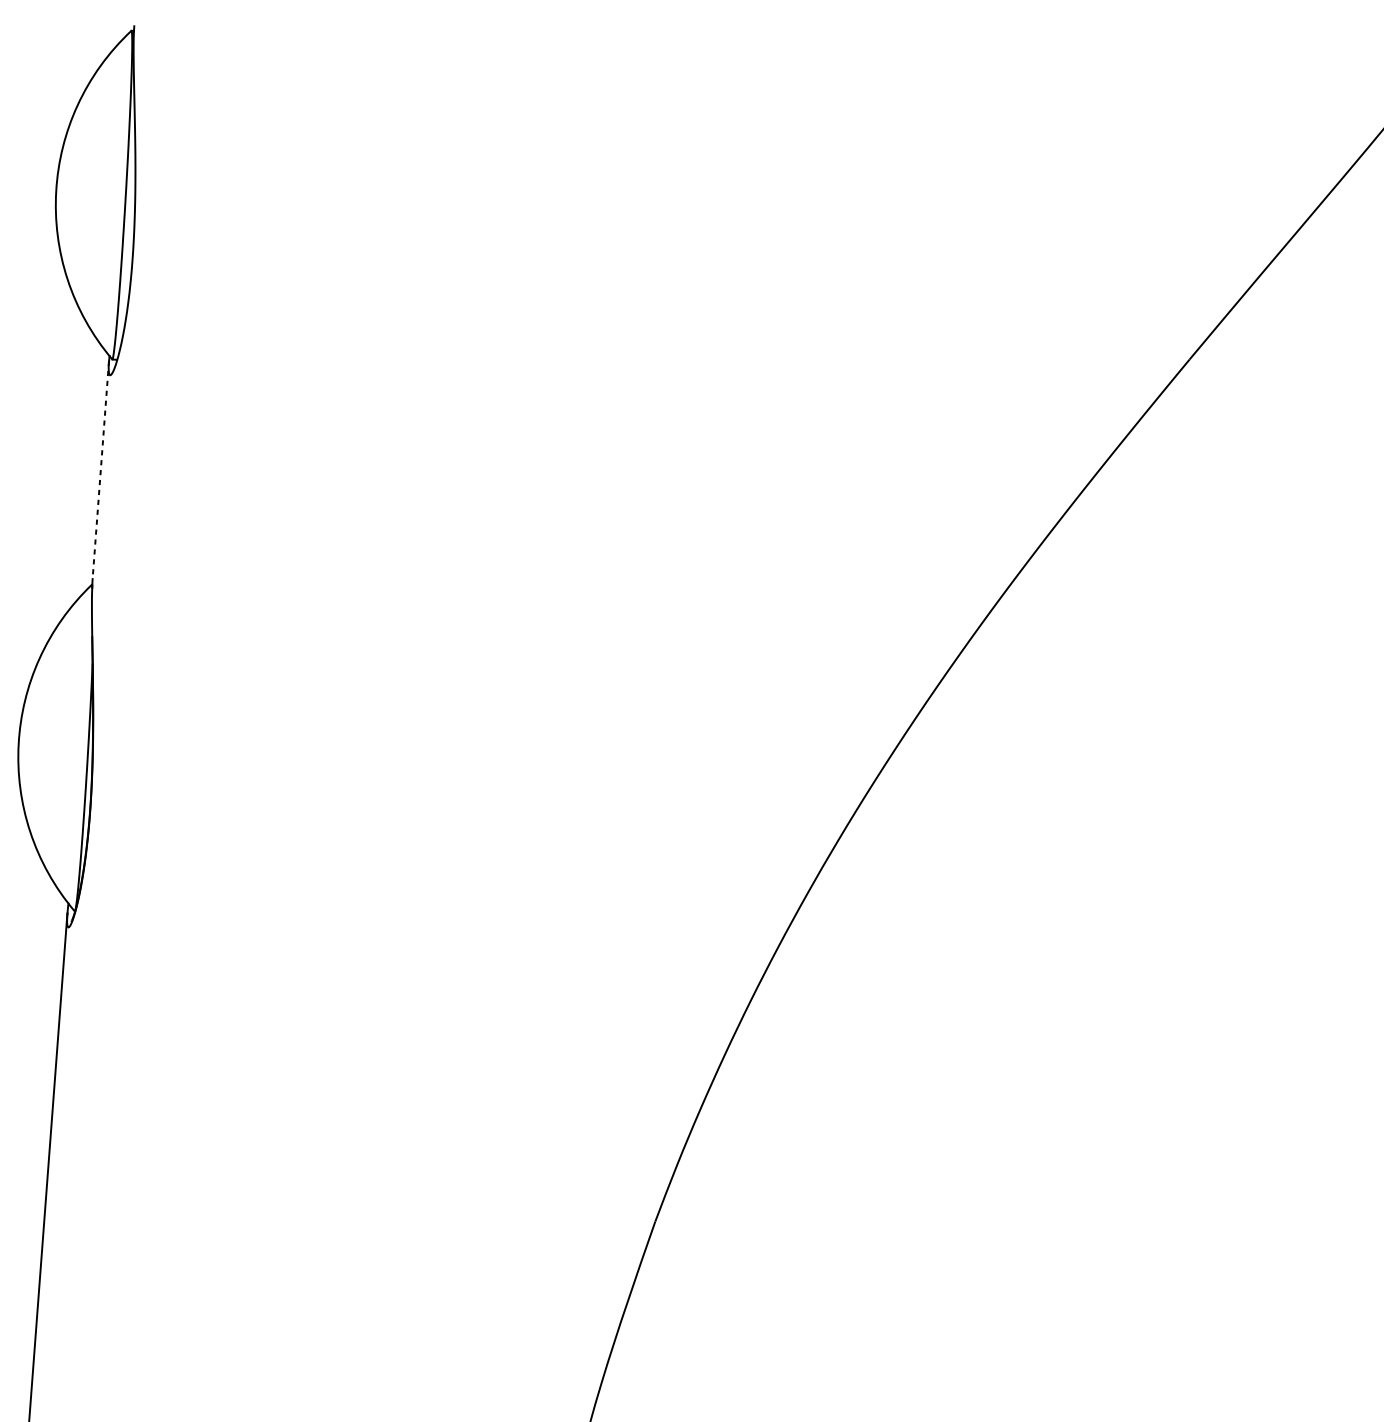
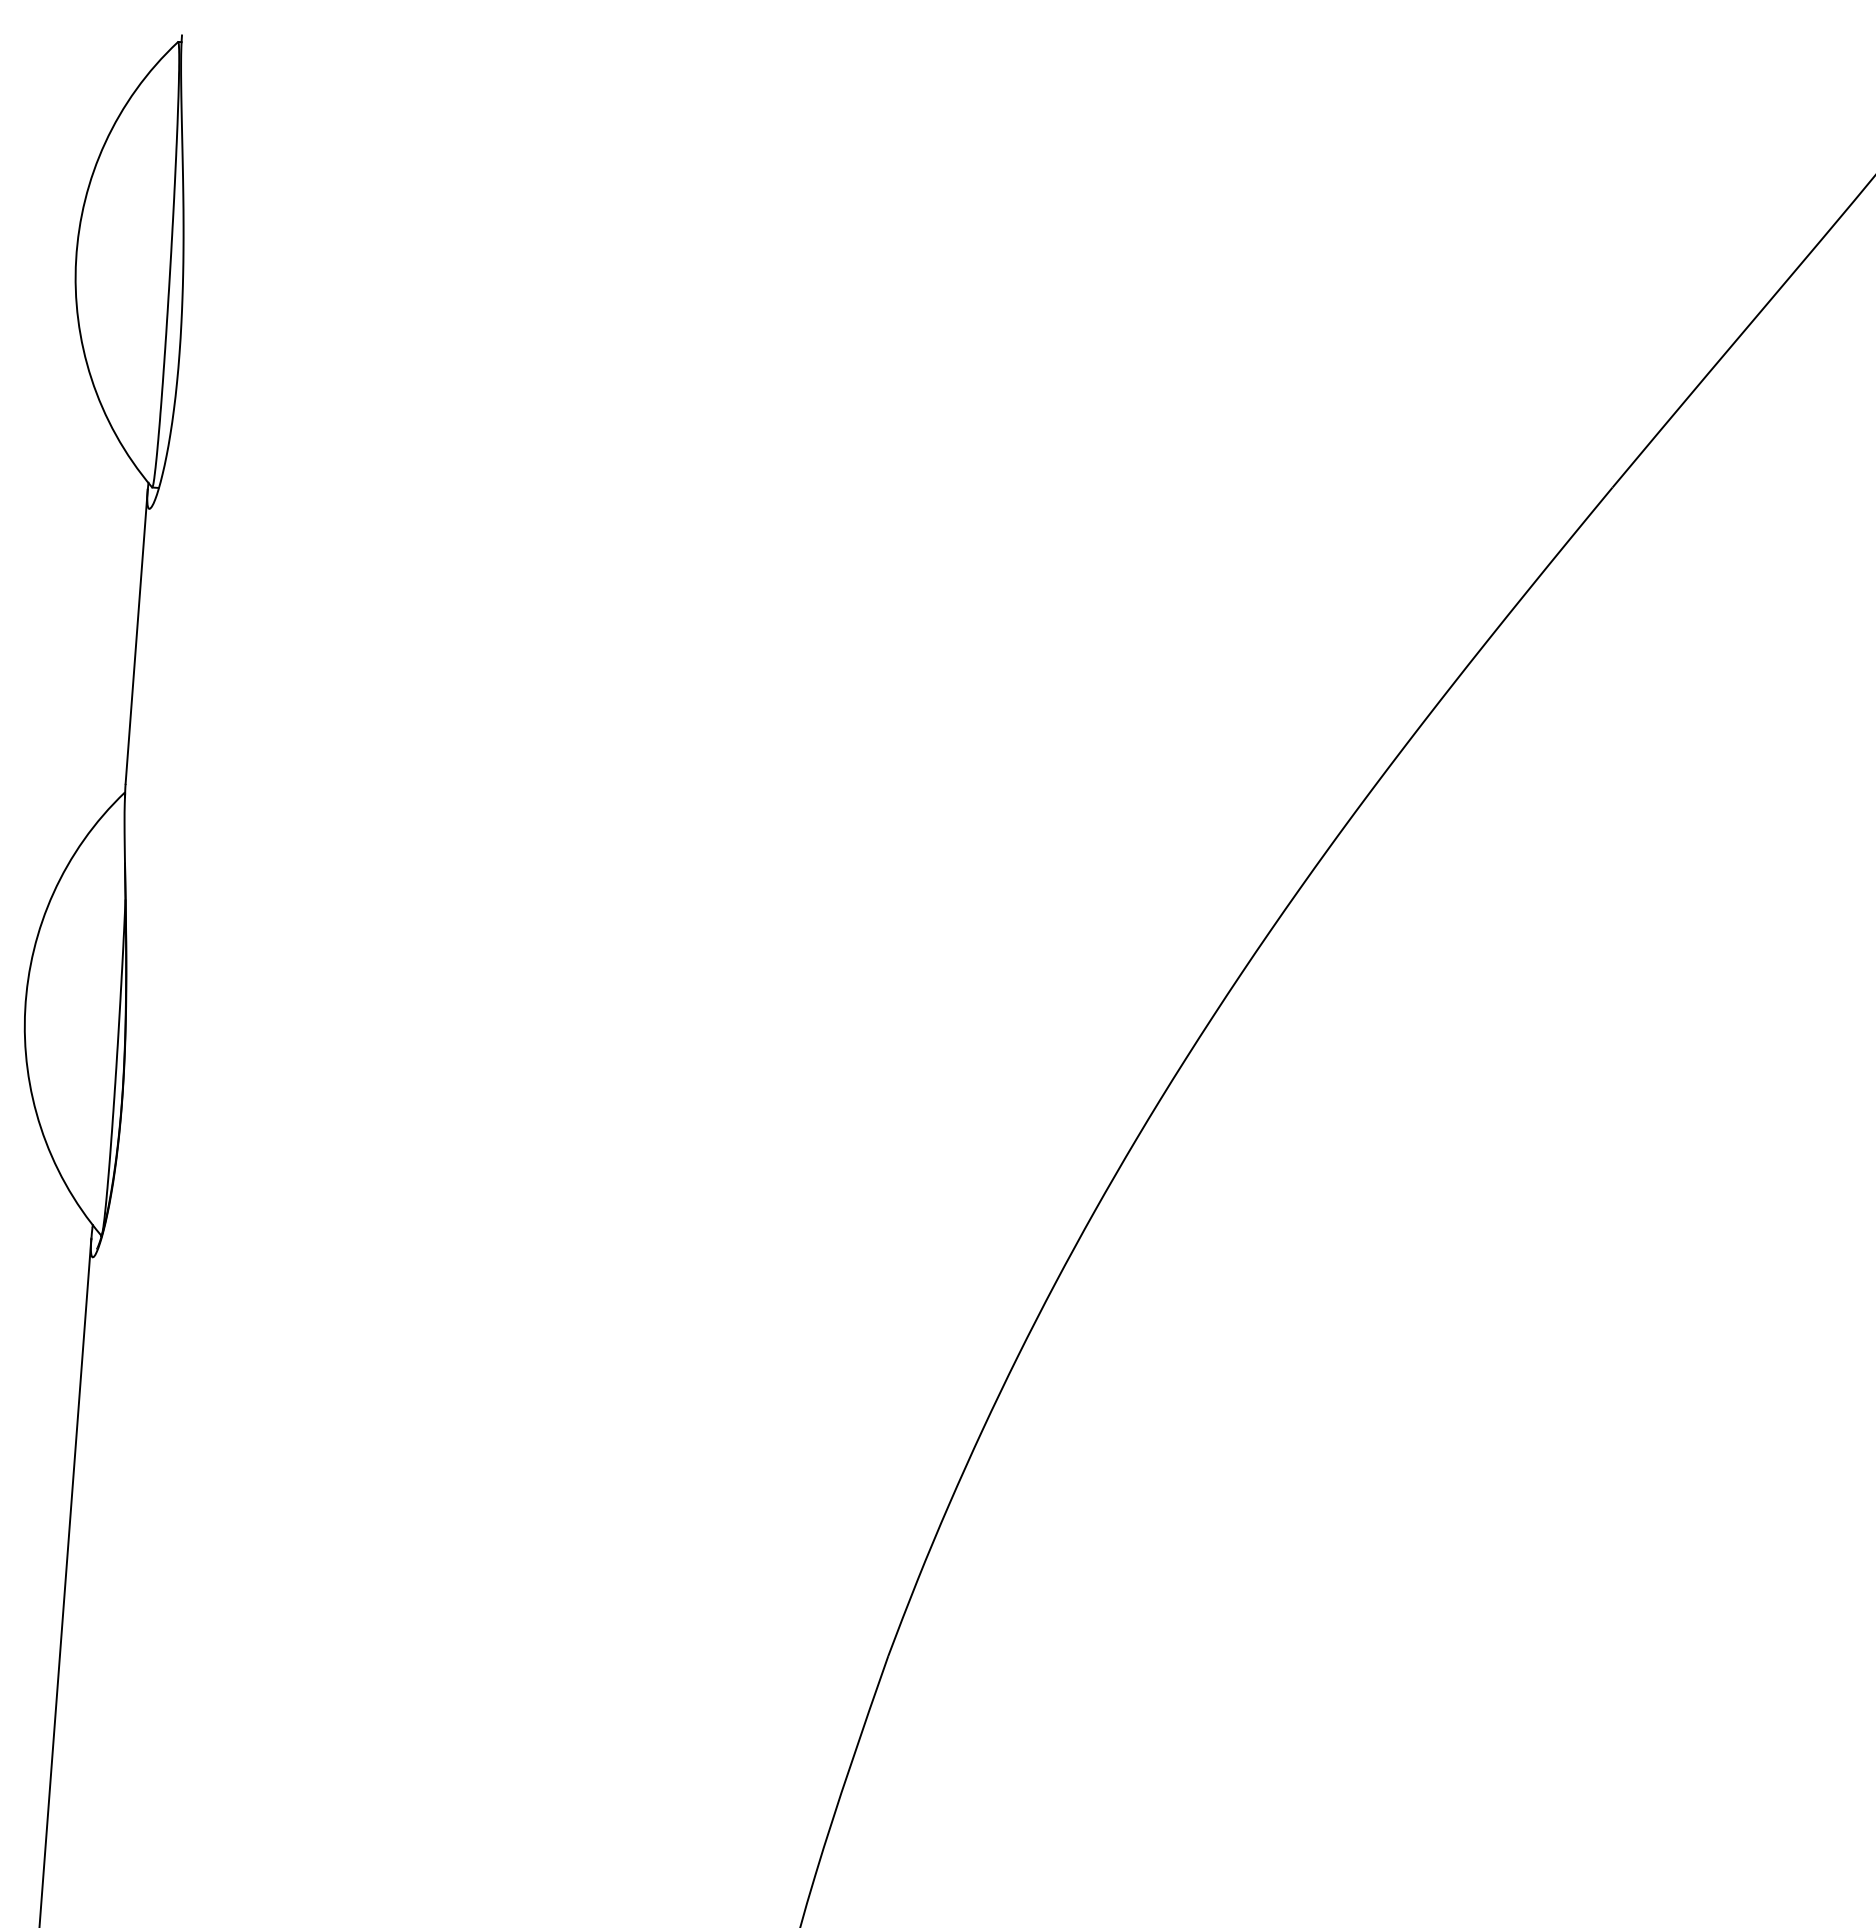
line: (100, 469) -> (136, 636), dashed -> solid

